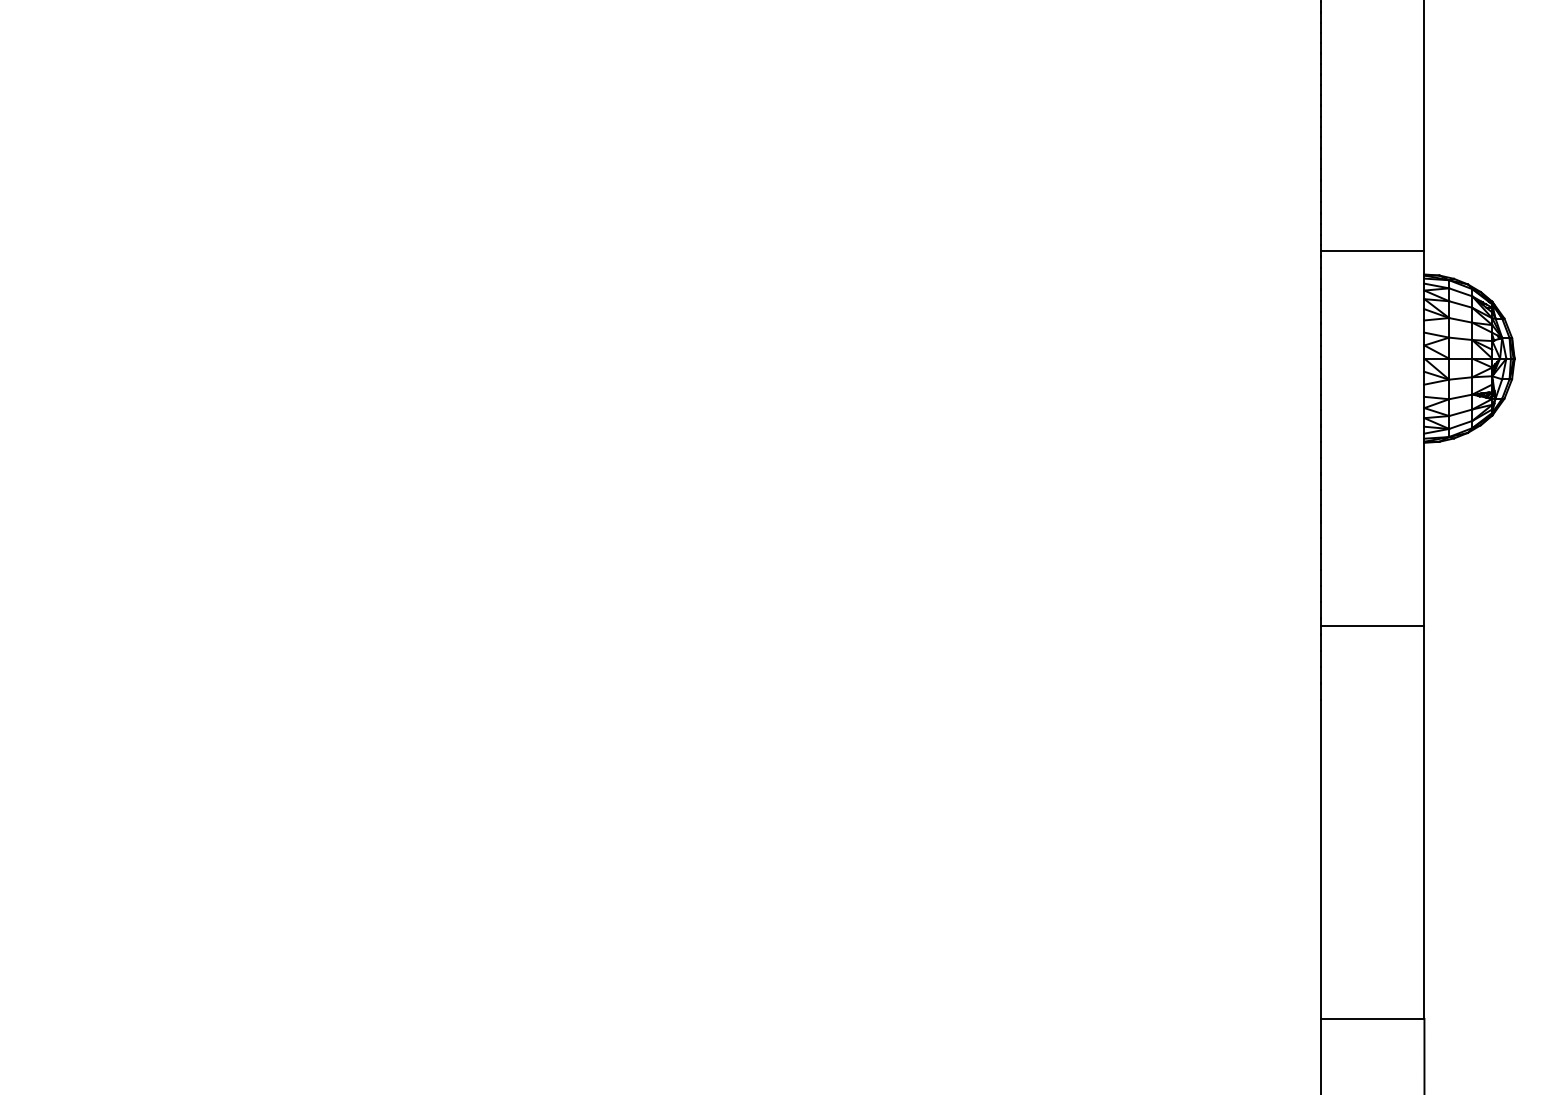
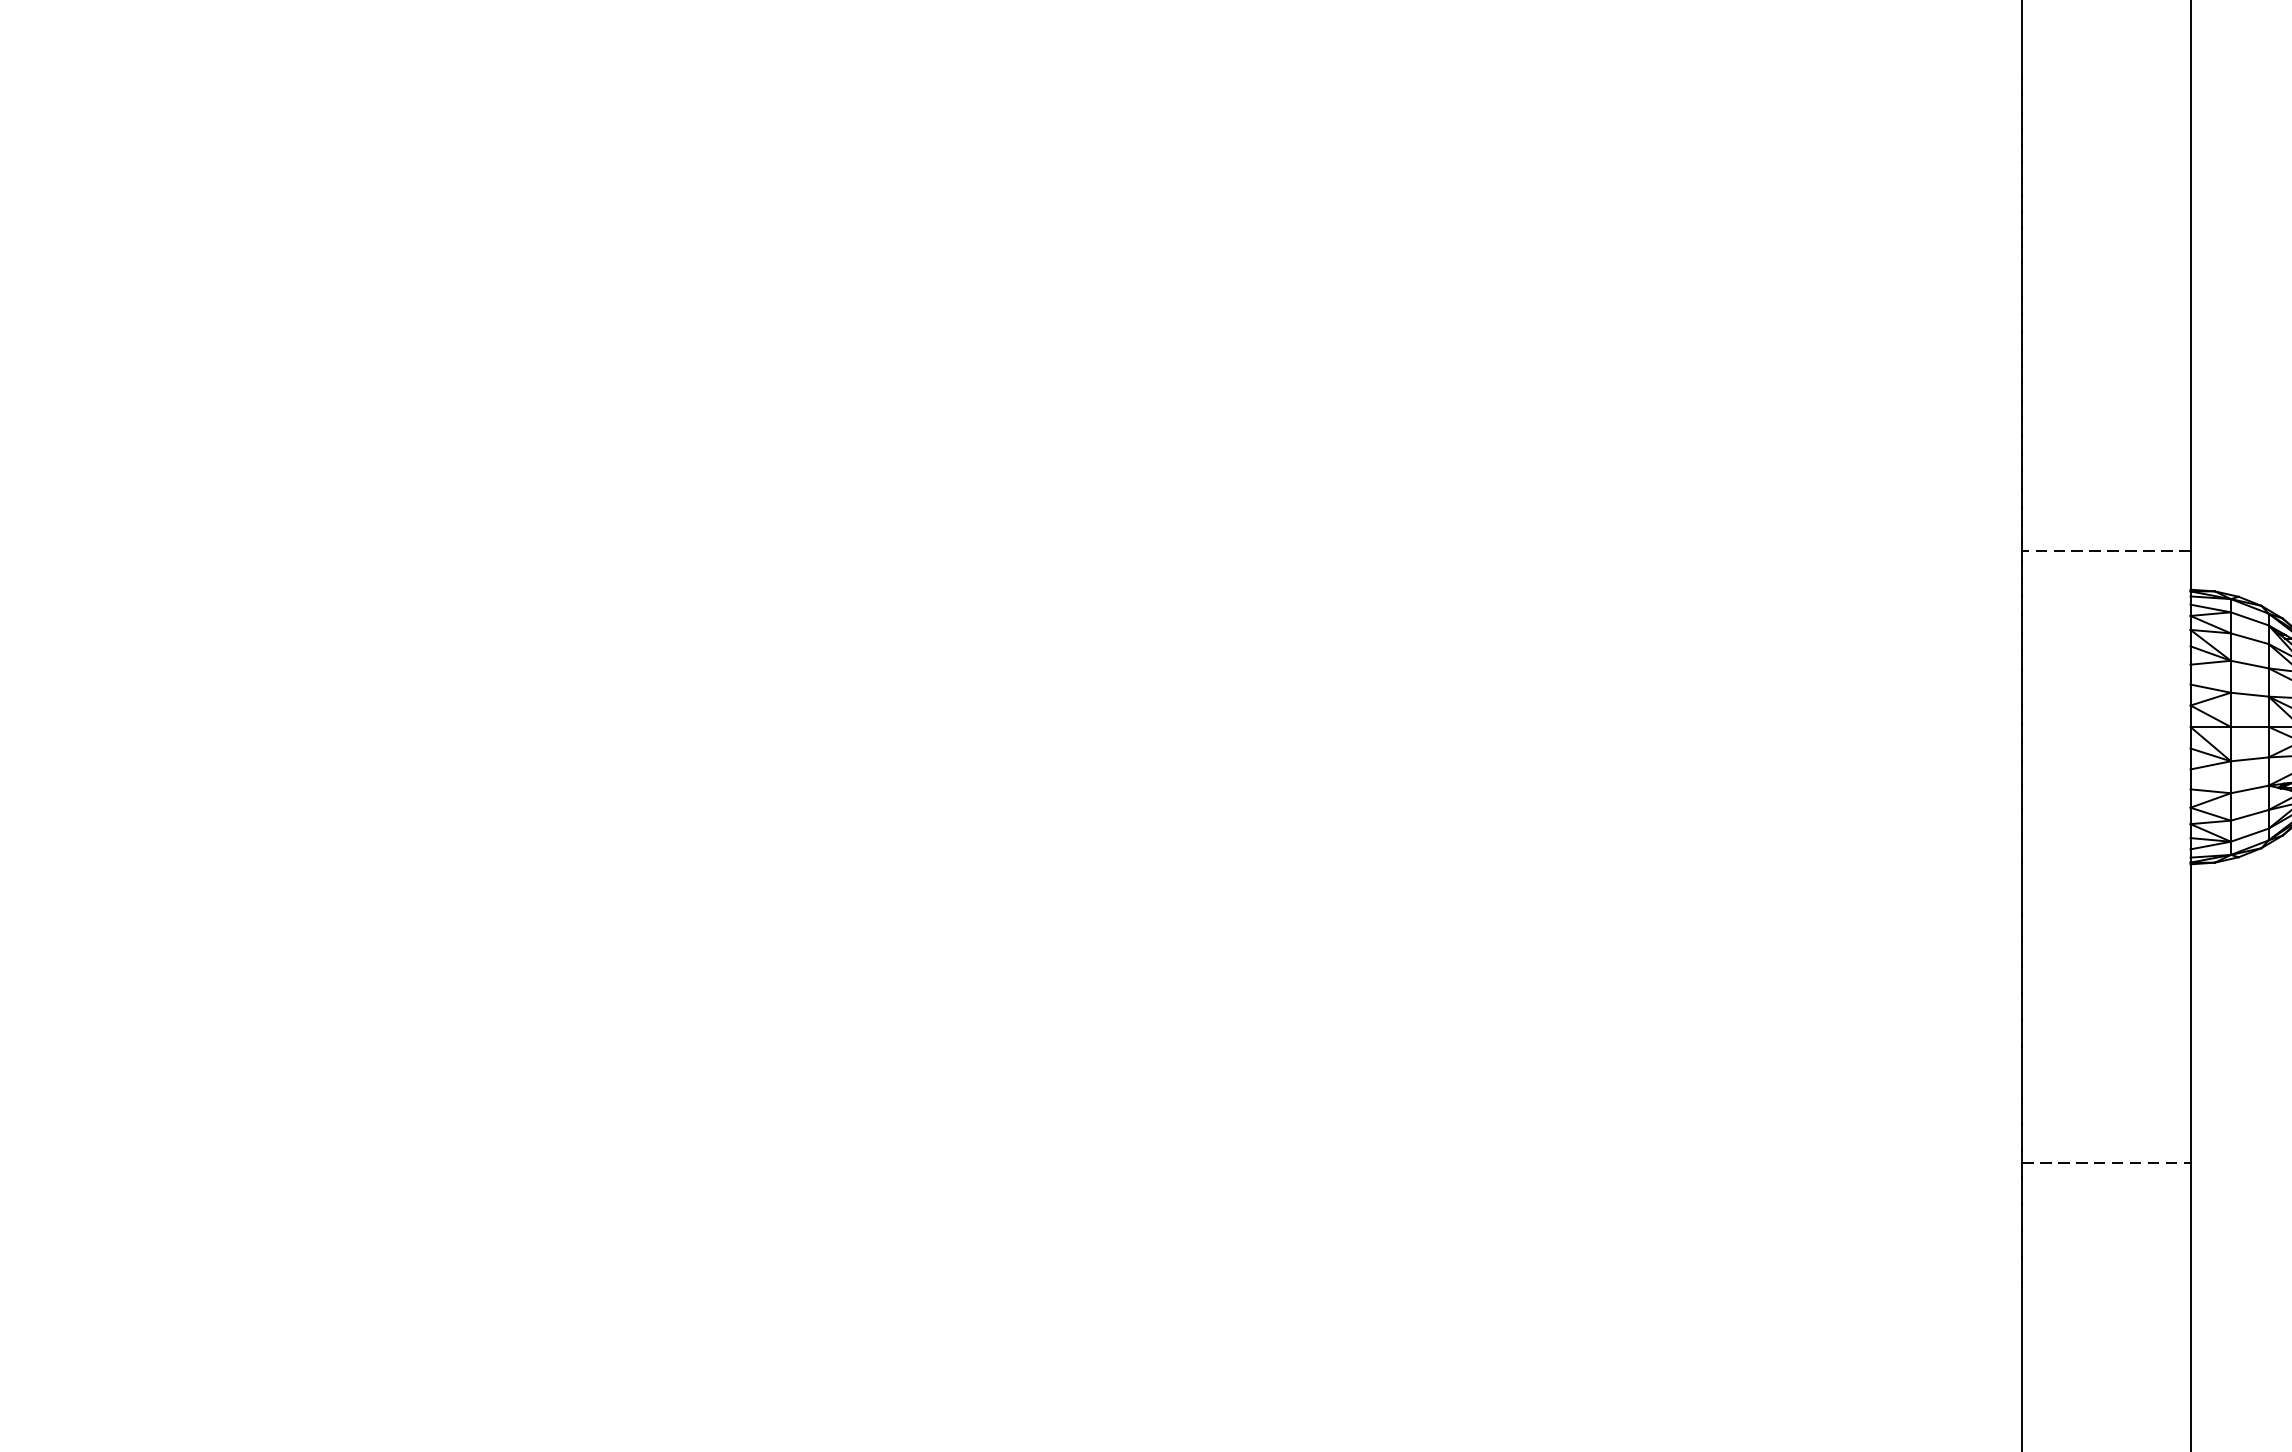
line: (1372, 251) -> (2105, 552), solid -> dashed
line: (1372, 626) -> (2105, 1164), solid -> dashed

